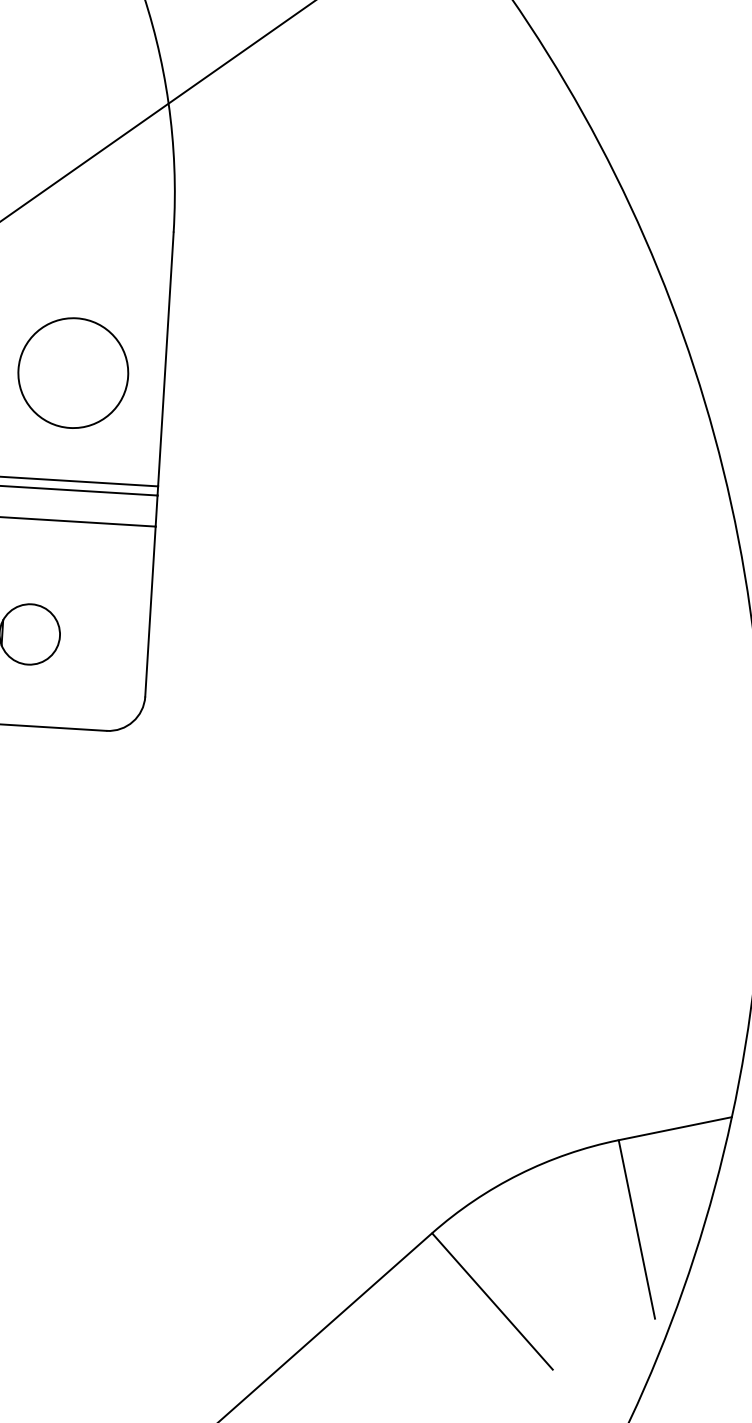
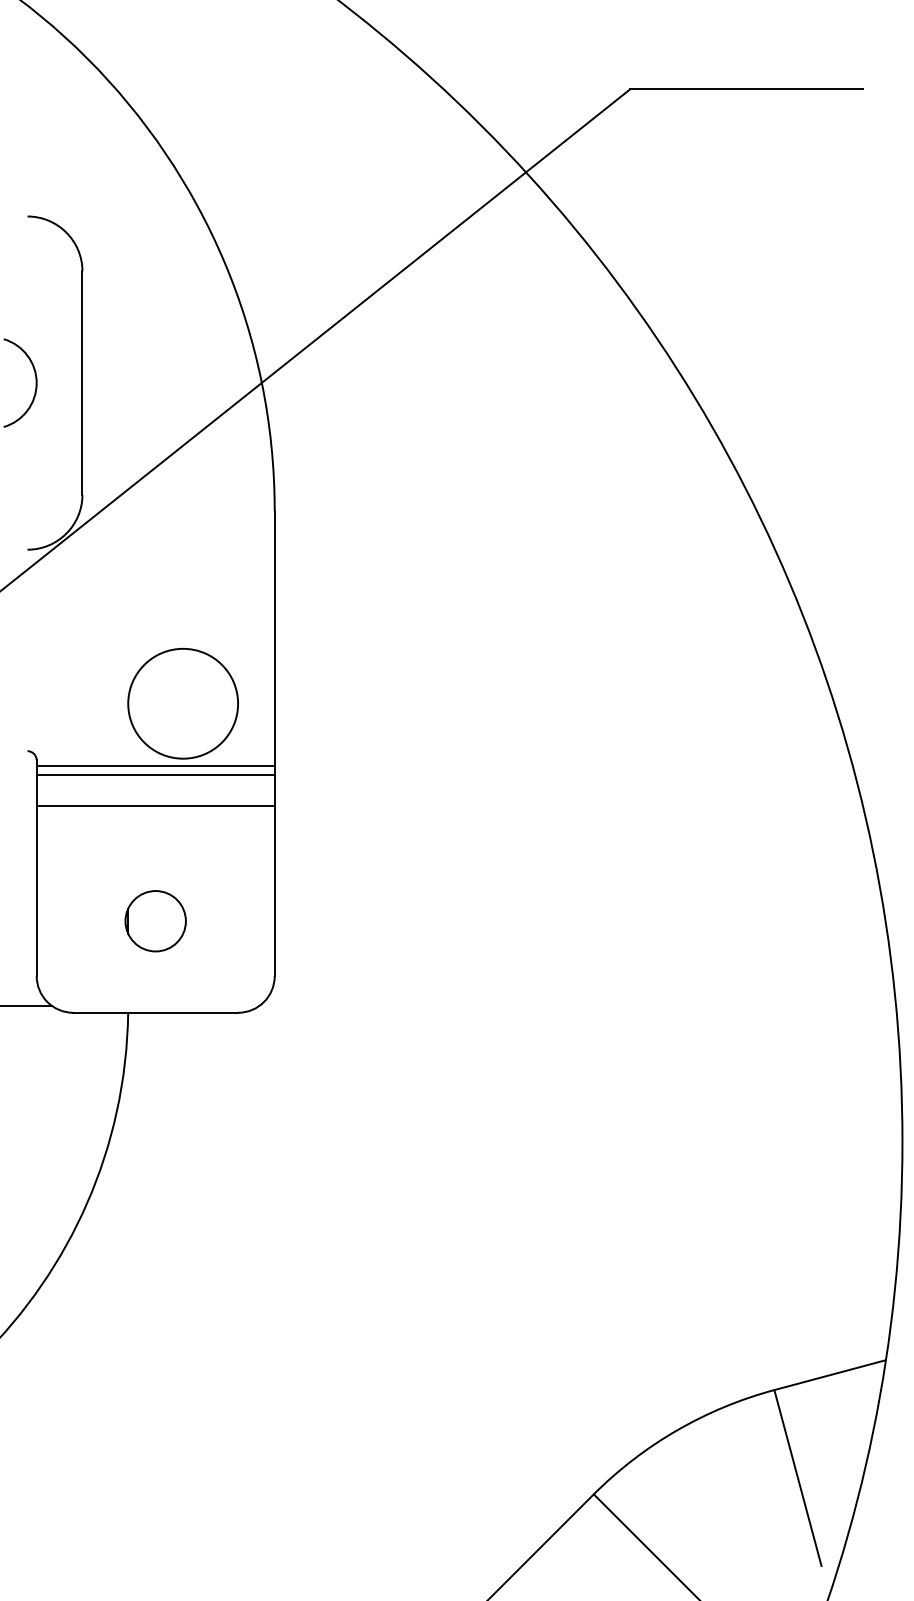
circle: (72, 372) -> (182, 703), moved

